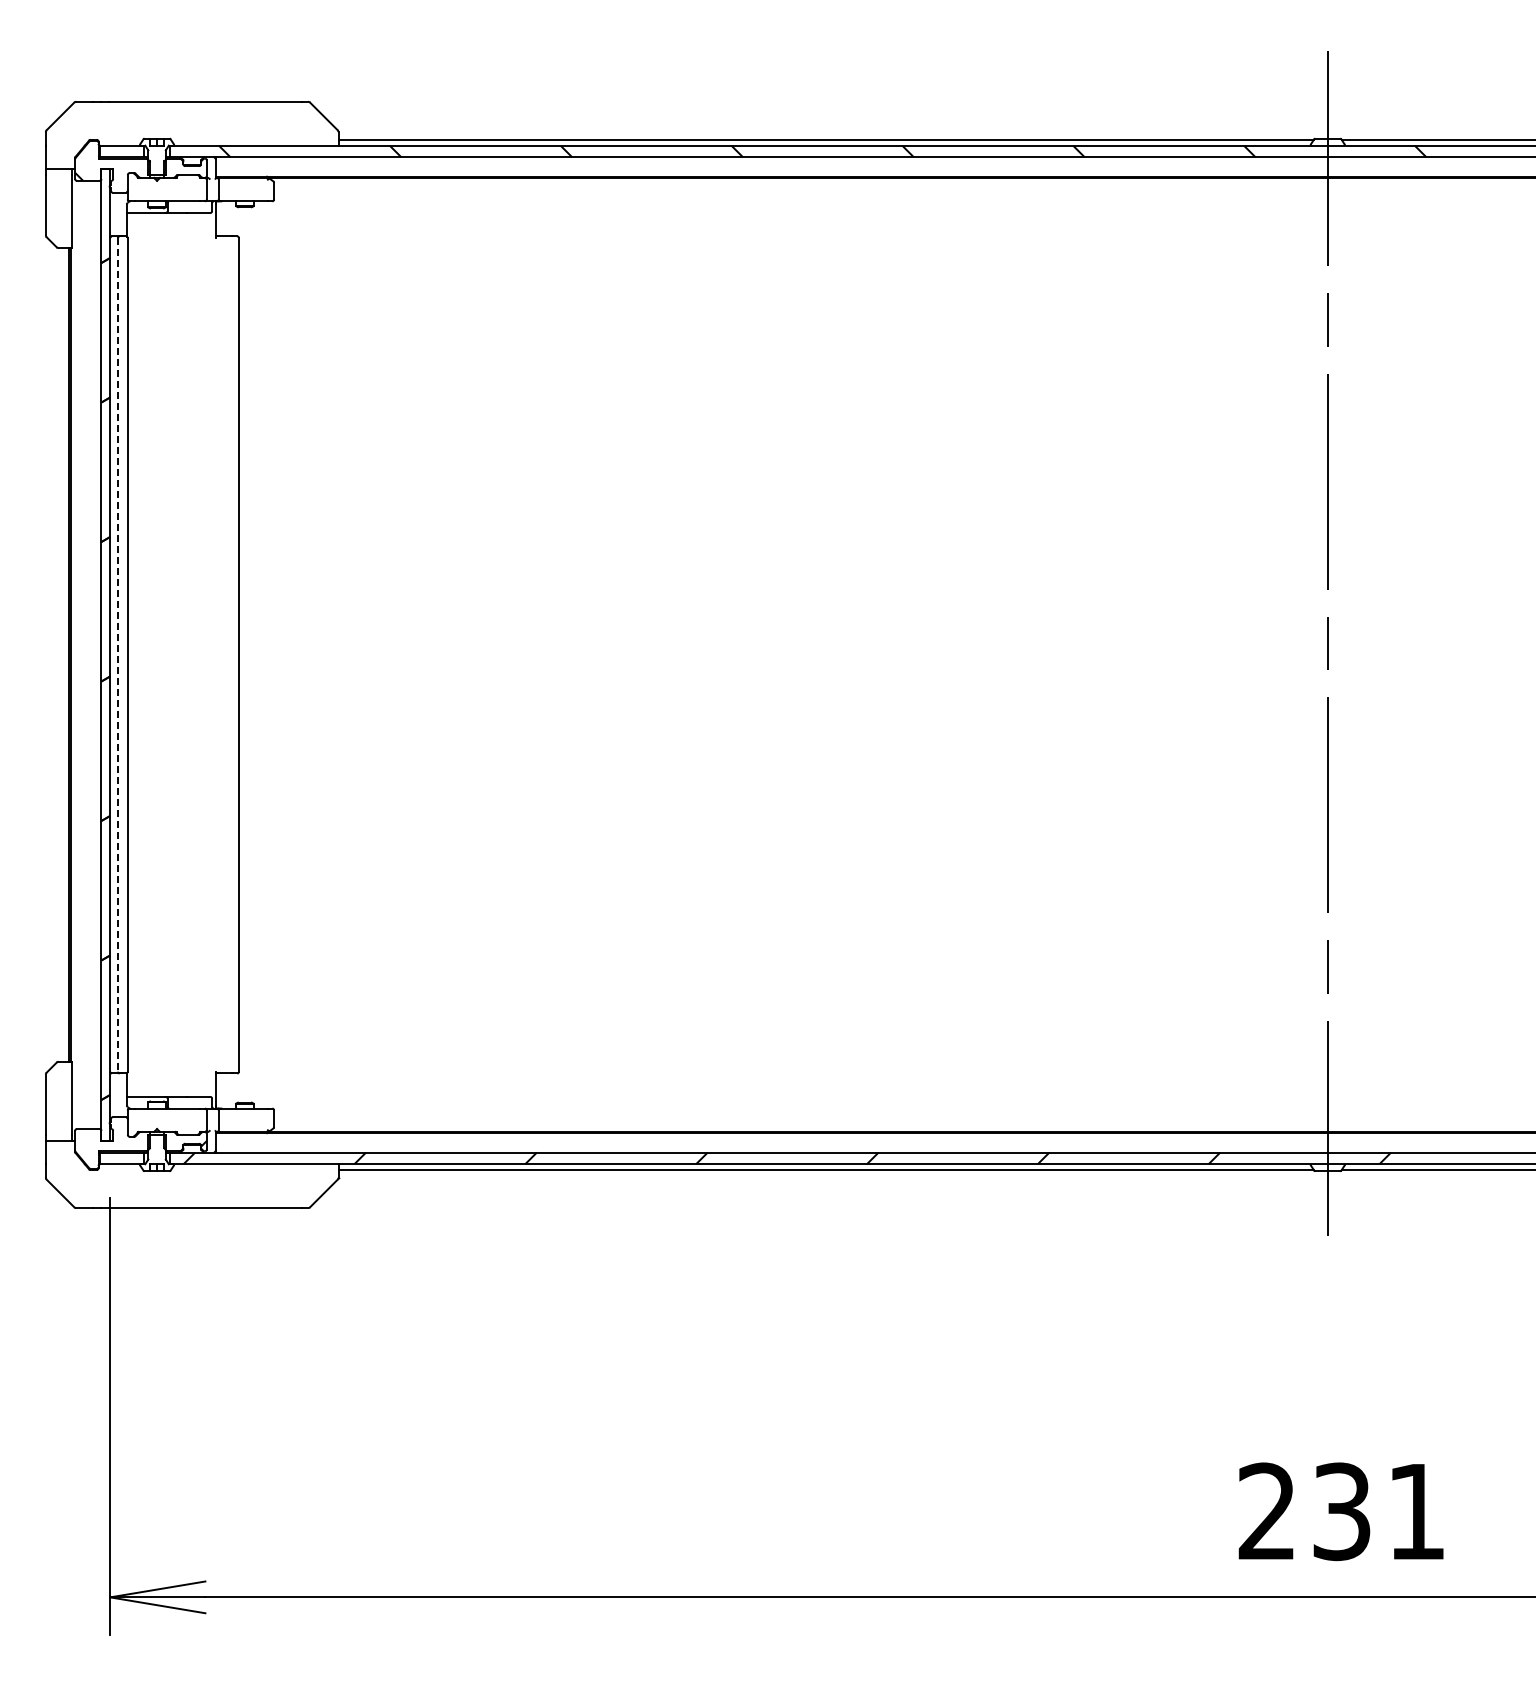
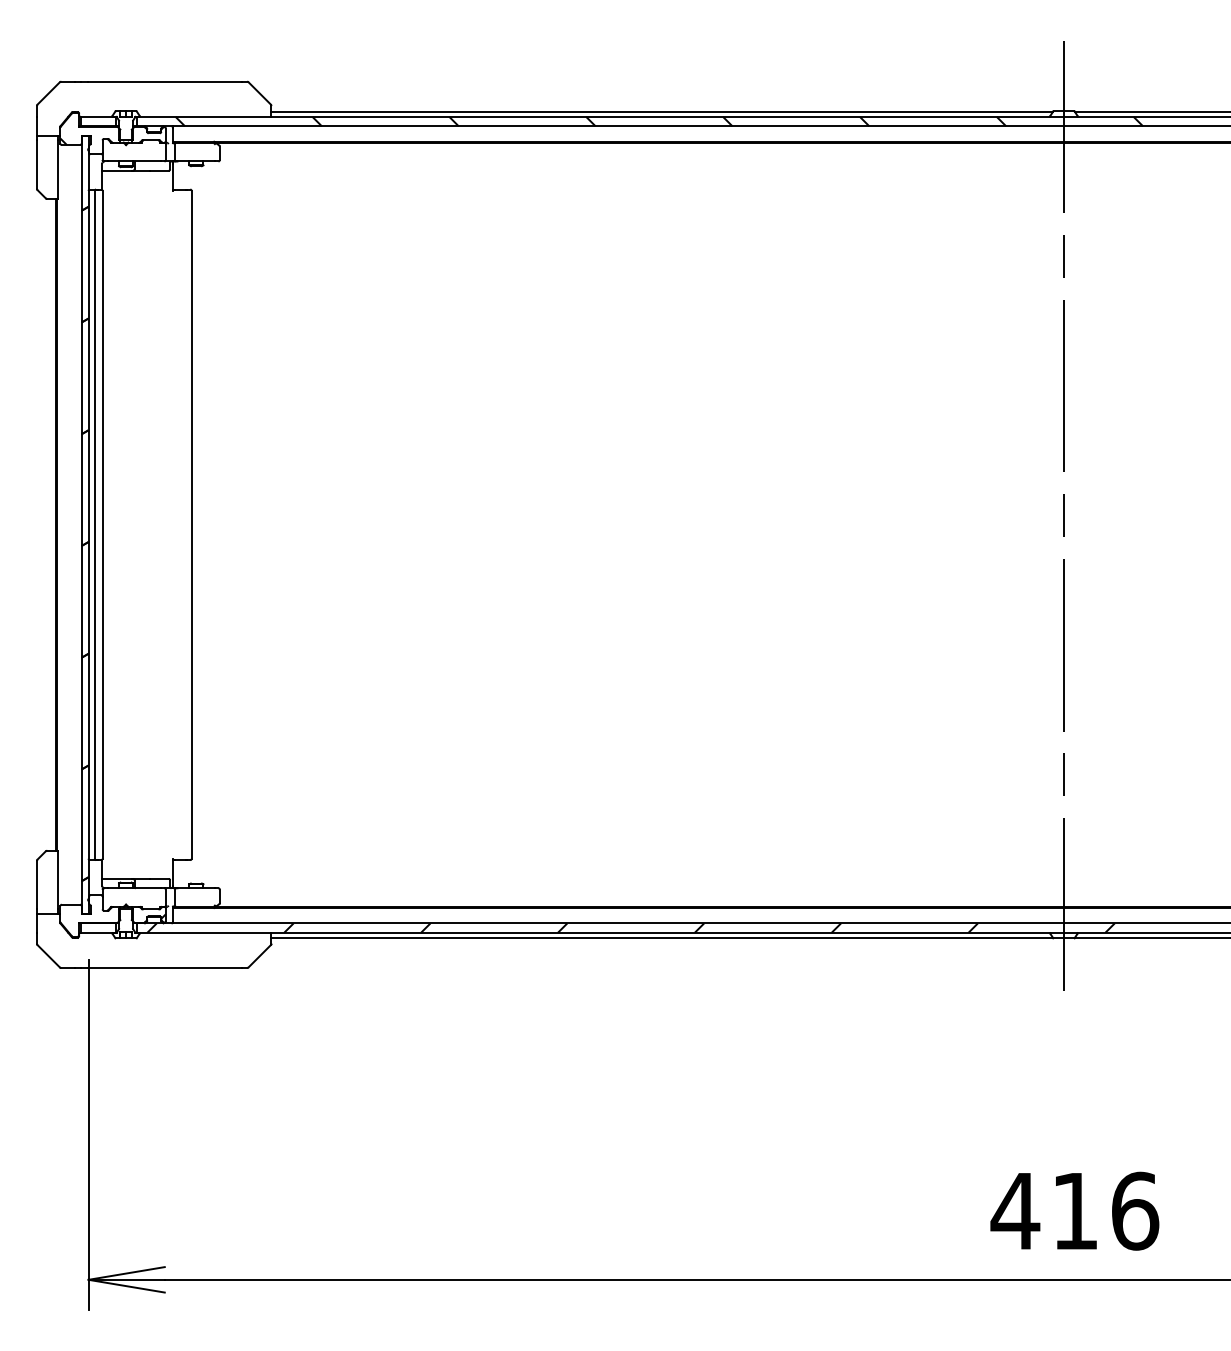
line: (117, 654) -> (94, 524), dashed -> solid
text: (1341, 1511) -> (1074, 1211), 231 -> 416

